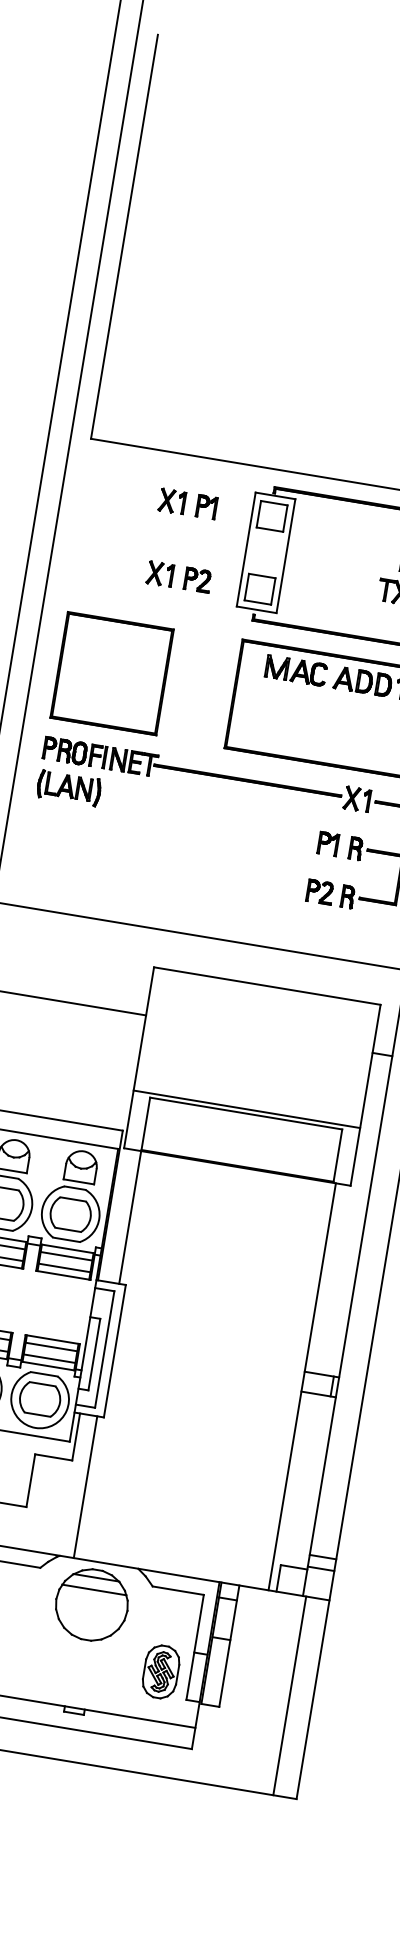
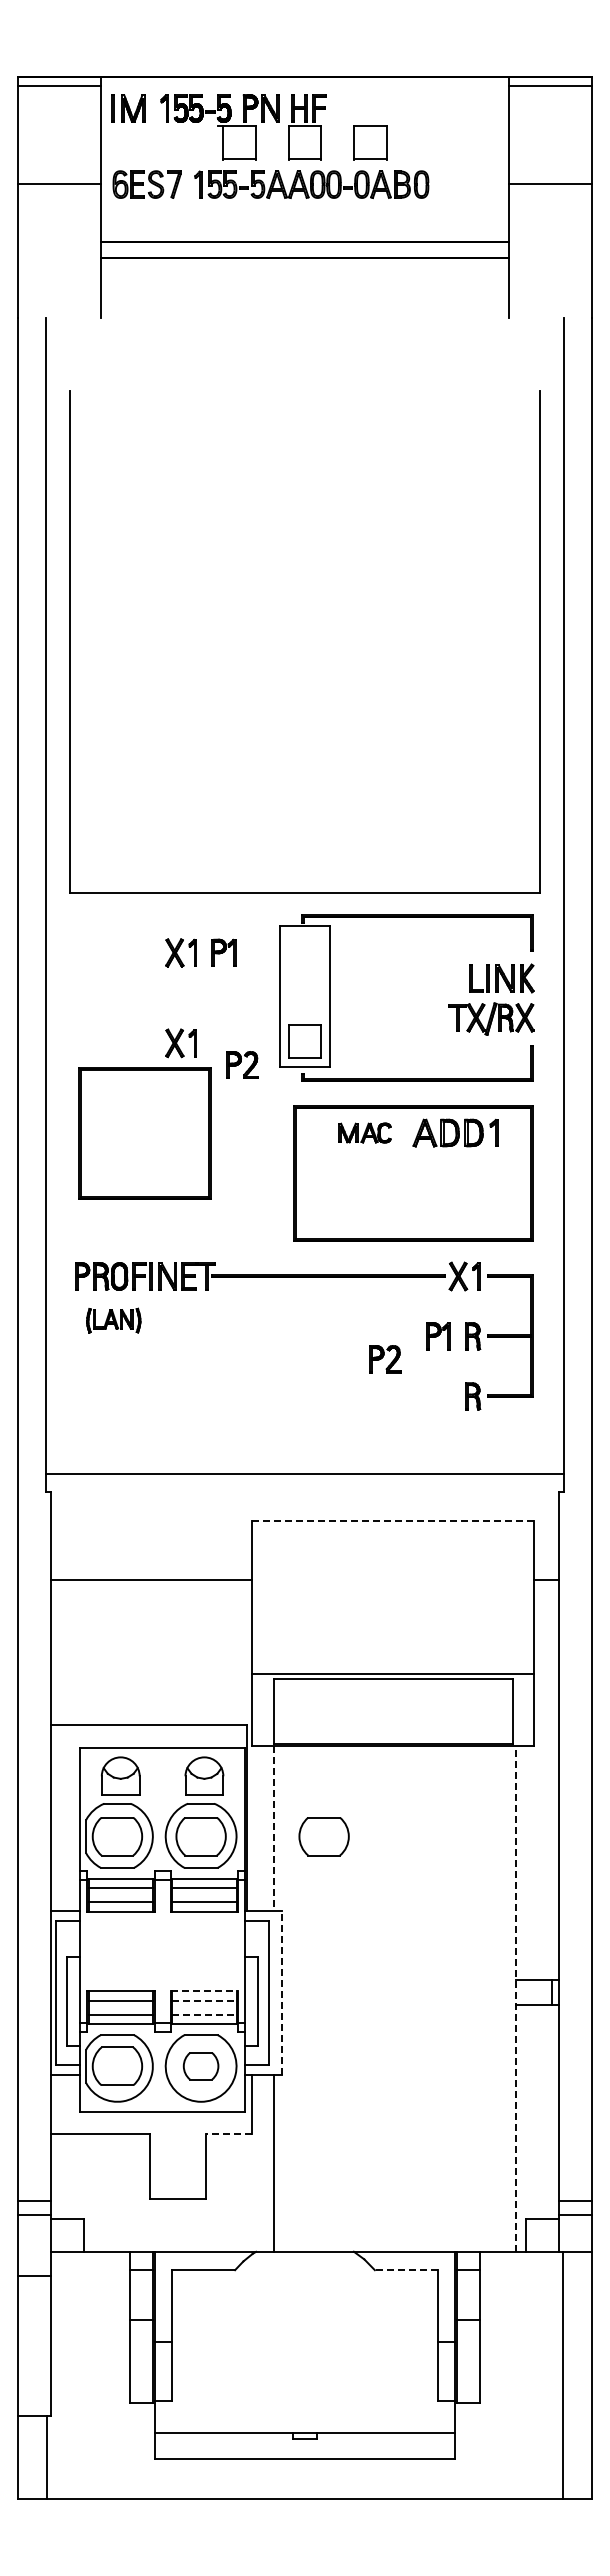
part: (271, 516) -> (304, 951), removed
part: (197, 579) -> (242, 1064), moved
part: (295, 670) -> (364, 1132), size x0.7
part: (111, 673) -> (144, 1133), moved
part: (68, 787) -> (113, 1320), size x0.7
part: (320, 892) -> (385, 1359), moved
line: (267, 986) -> (393, 1520), solid -> dashed
line: (129, 1217) -> (273, 1828), solid -> dashed
part: (169, 1230) -> (323, 1836), added
line: (52, 1339) -> (204, 1991), solid -> dashed
line: (51, 1346) -> (204, 2000), solid -> dashed
line: (114, 1350) -> (281, 1992), solid -> dashed
line: (49, 1358) -> (204, 2015), solid -> dashed
line: (301, 1386) -> (515, 1998), solid -> dashed
part: (39, 1398) -> (200, 2065), size x0.7
line: (53, 1457) -> (228, 2133), solid -> dashed
line: (178, 1590) -> (406, 2270), solid -> dashed
part: (91, 1604) -> (304, 2304), removed
part: (160, 1671) -> (401, 2371), removed

